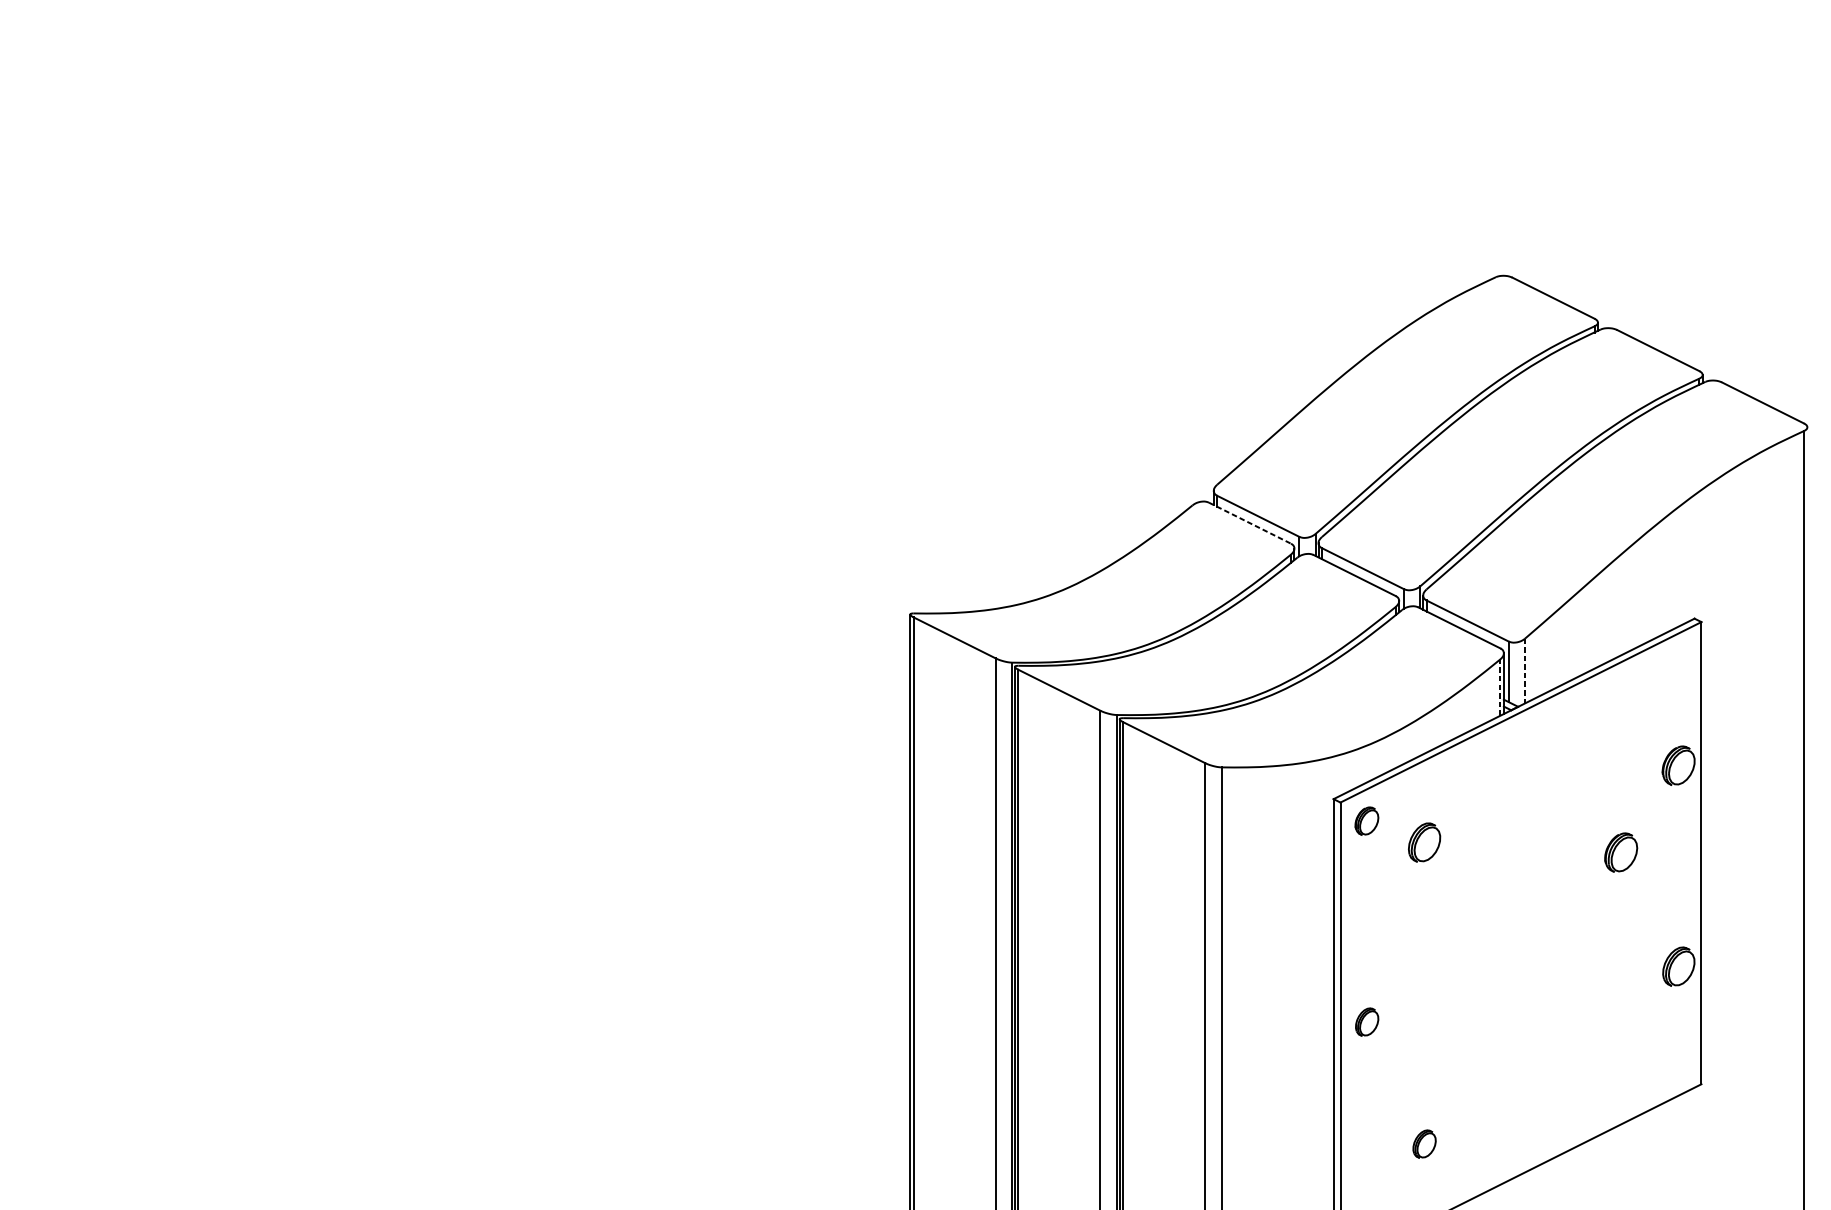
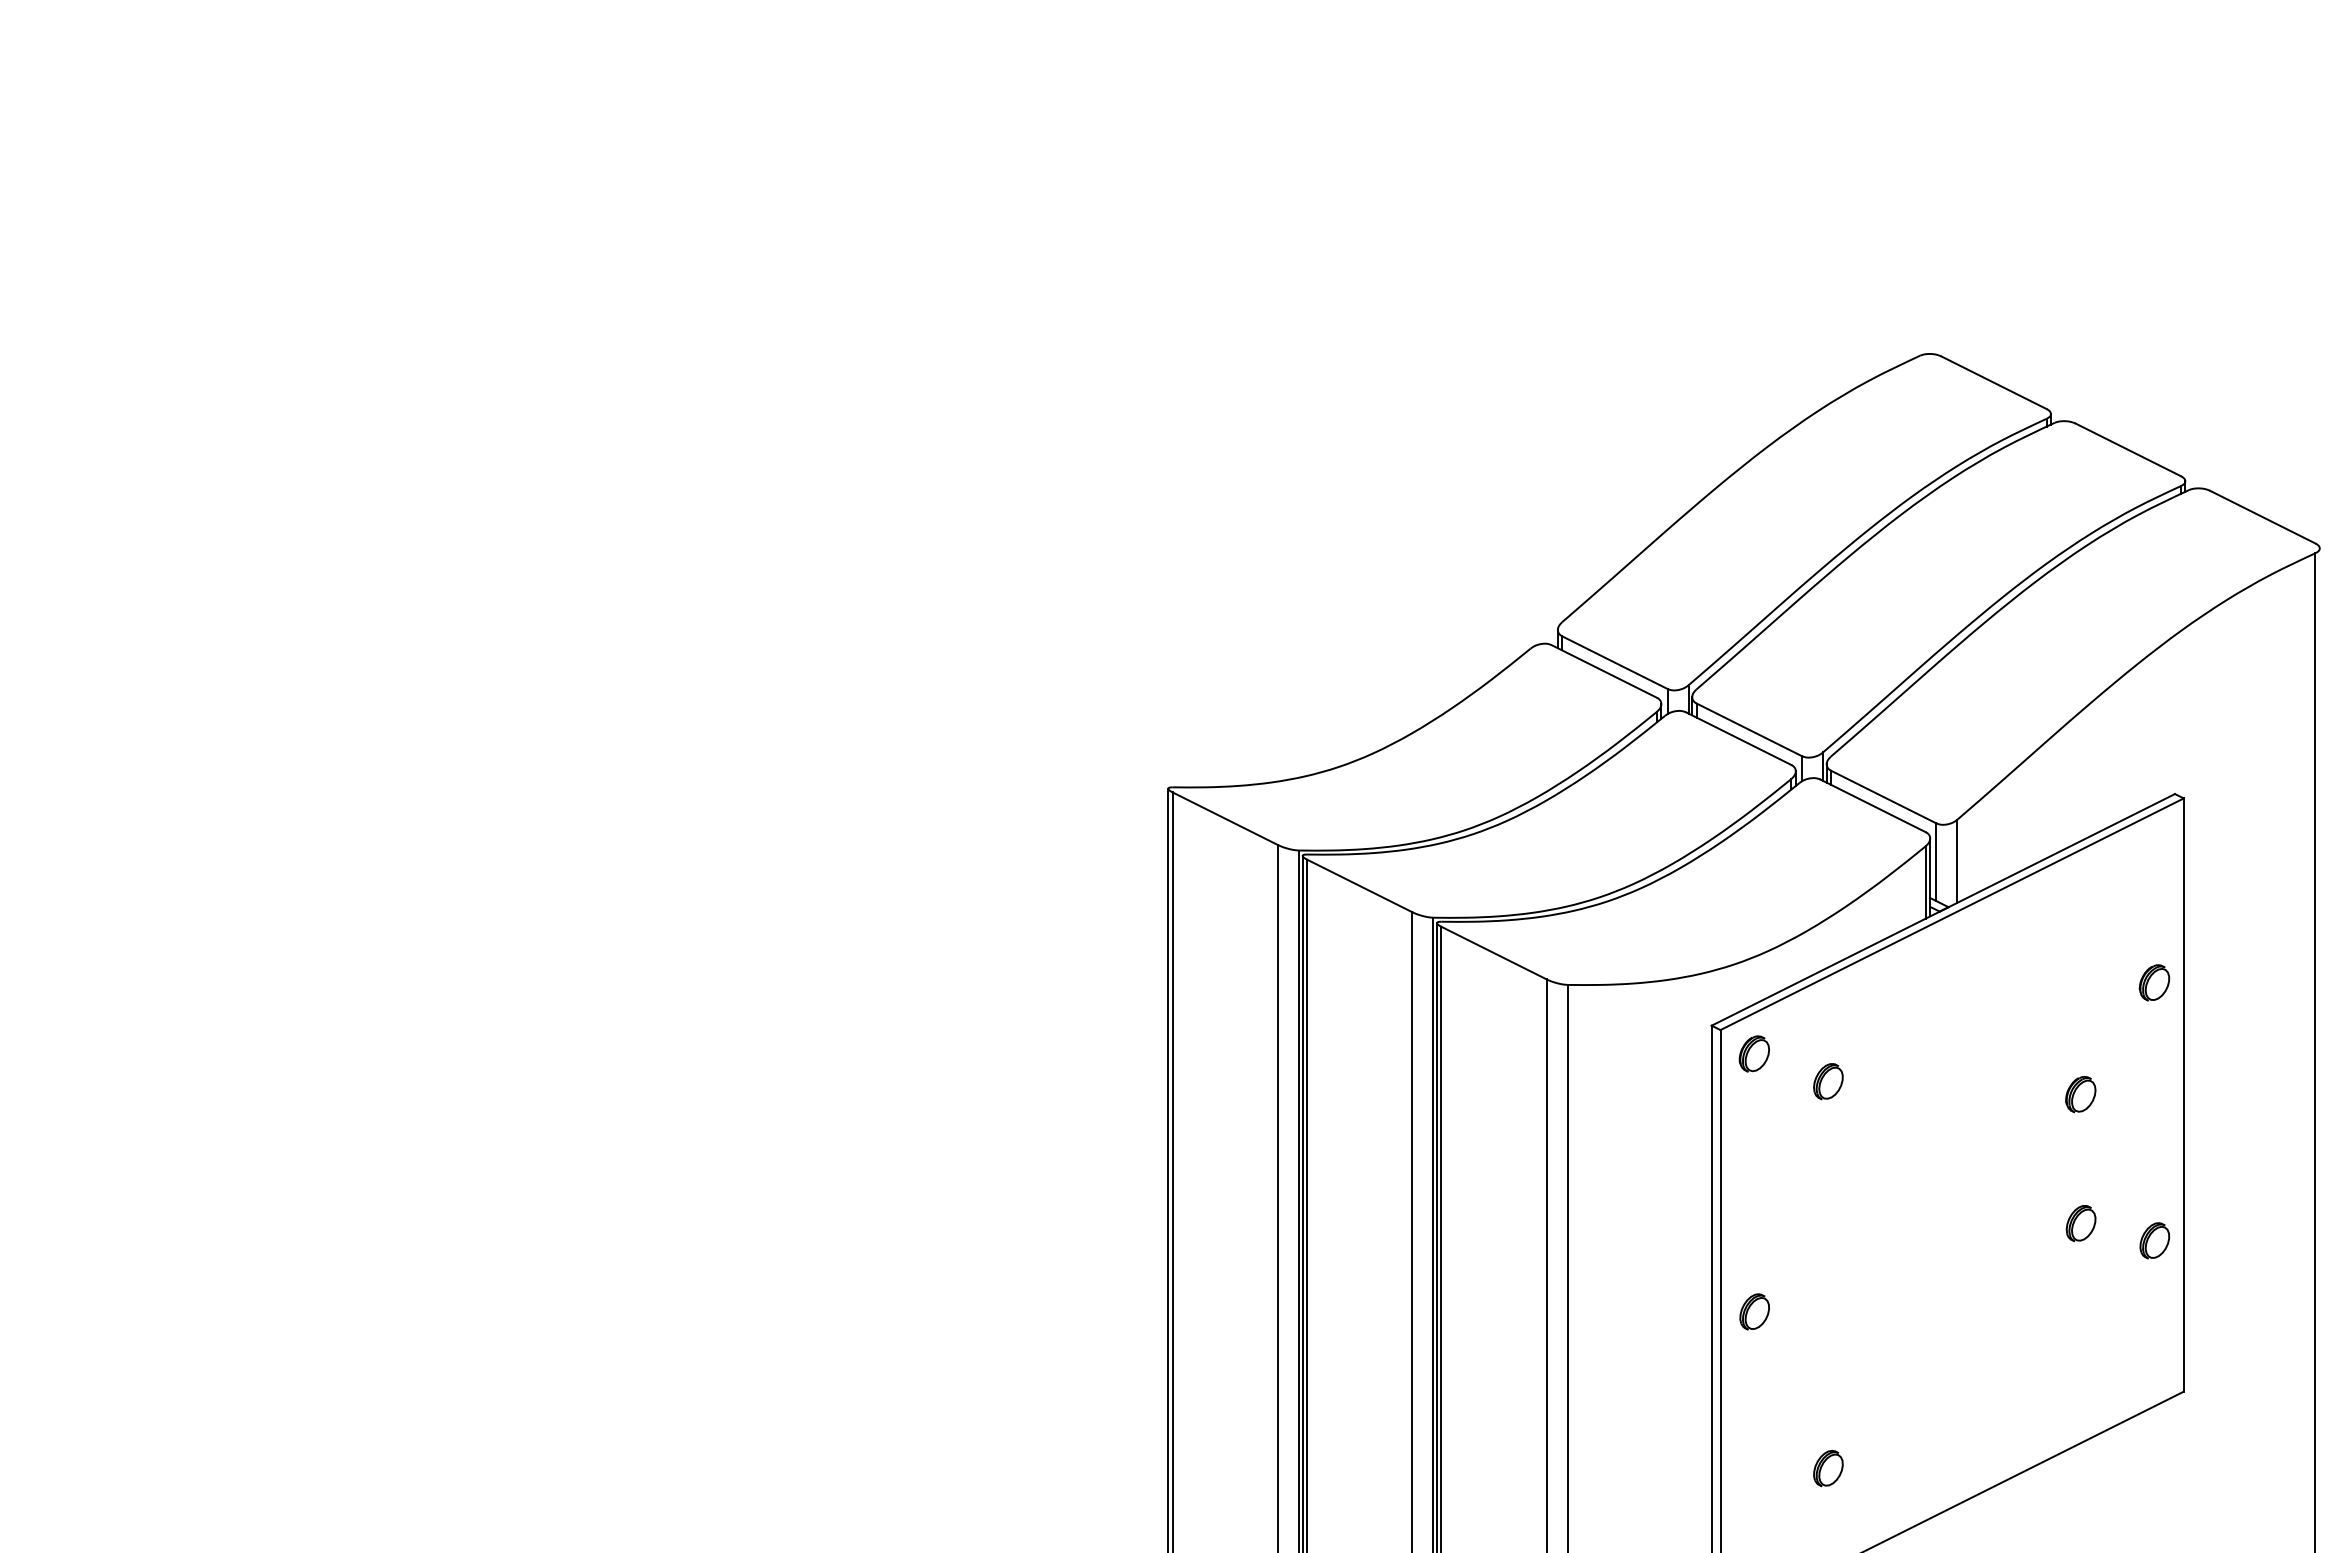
line: (1250, 523) -> (1604, 671), dashed -> solid
line: (1525, 671) -> (1957, 861), dashed -> solid
line: (1500, 686) -> (1925, 881), dashed -> solid
part: (1678, 765) -> (2154, 982), size x0.71
part: (1424, 842) -> (1828, 1081), size x0.71
part: (1620, 852) -> (2080, 1094), size x0.71
part: (1620, 953) -> (2080, 1223), added
part: (1678, 966) -> (2154, 1240), size x0.71

